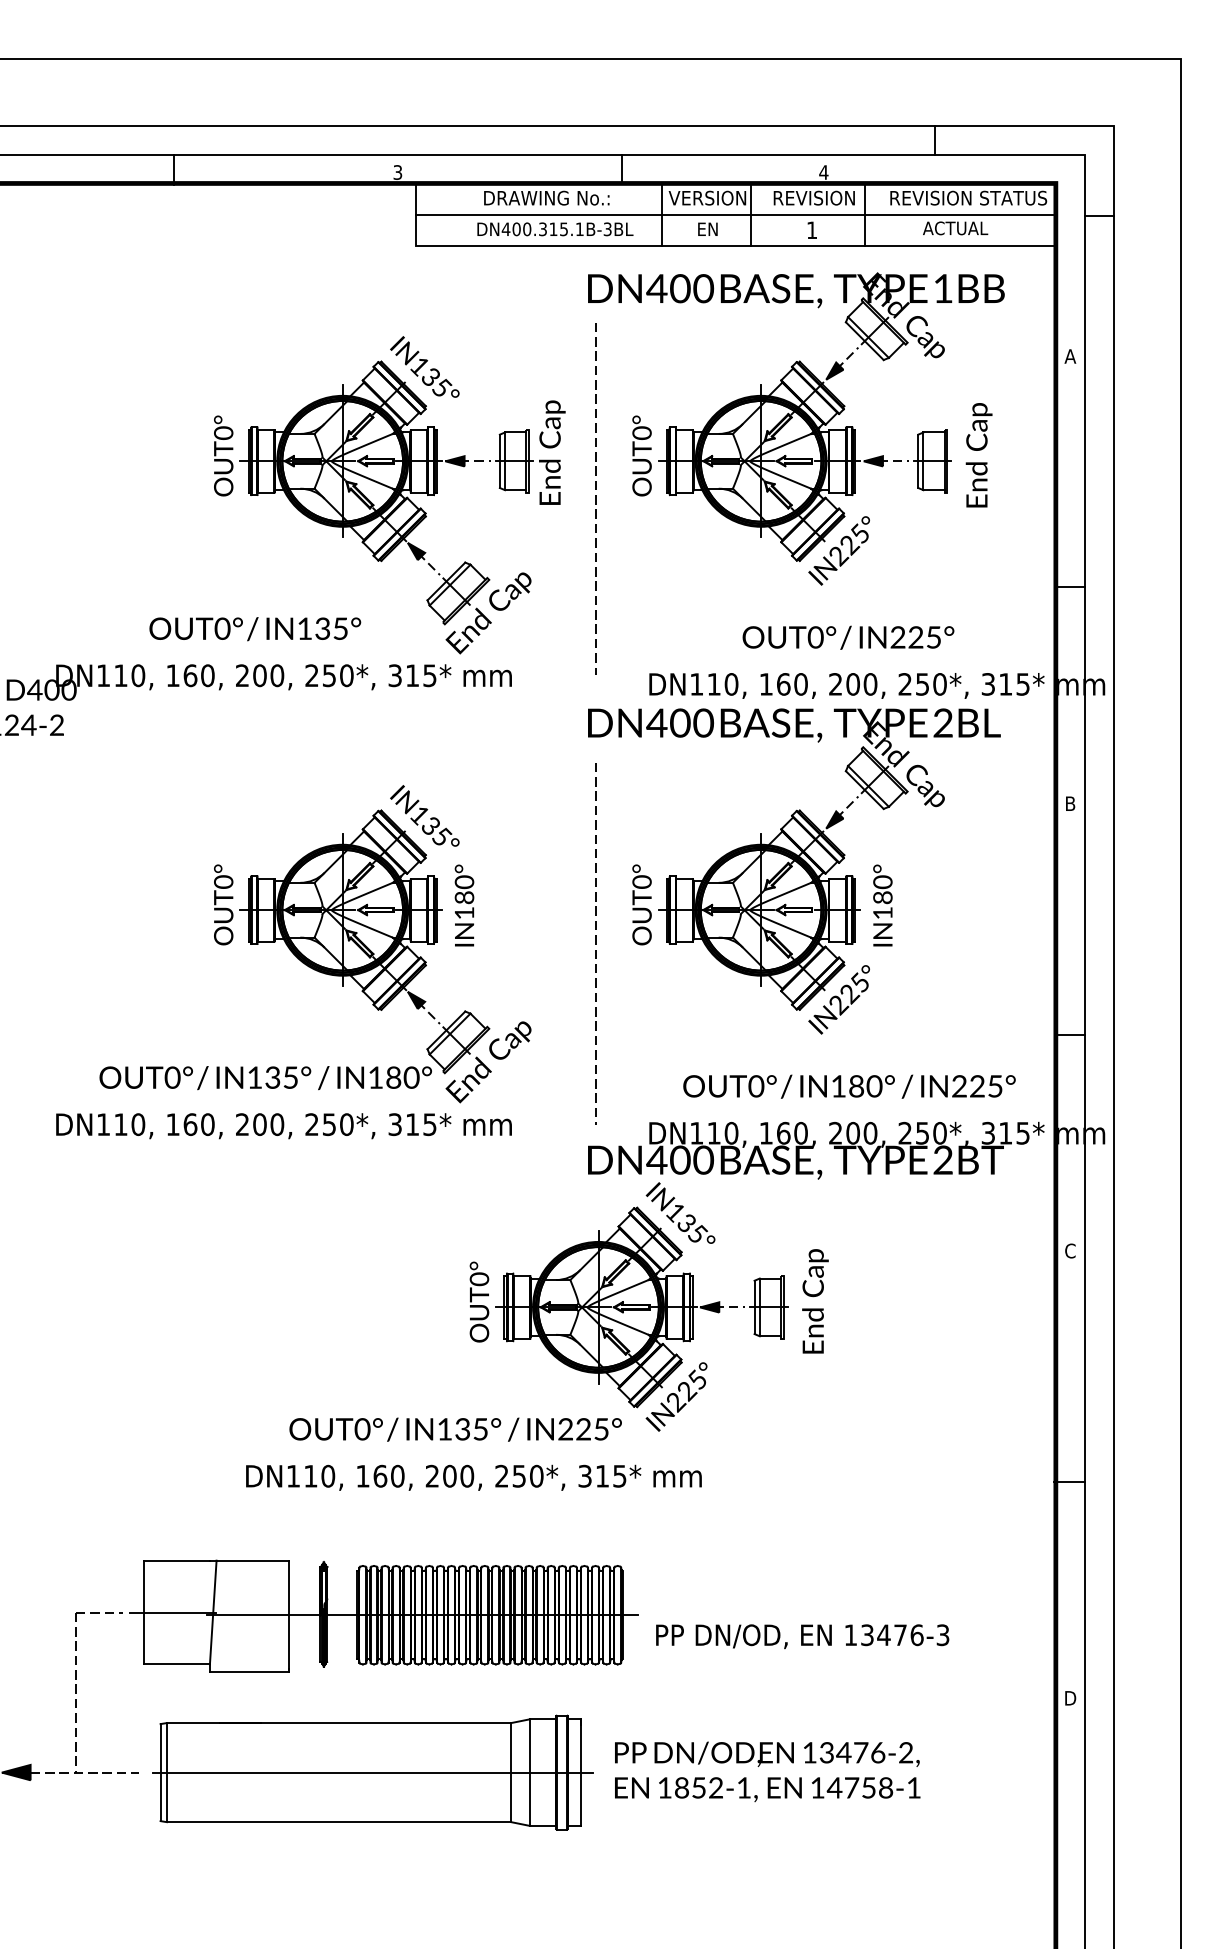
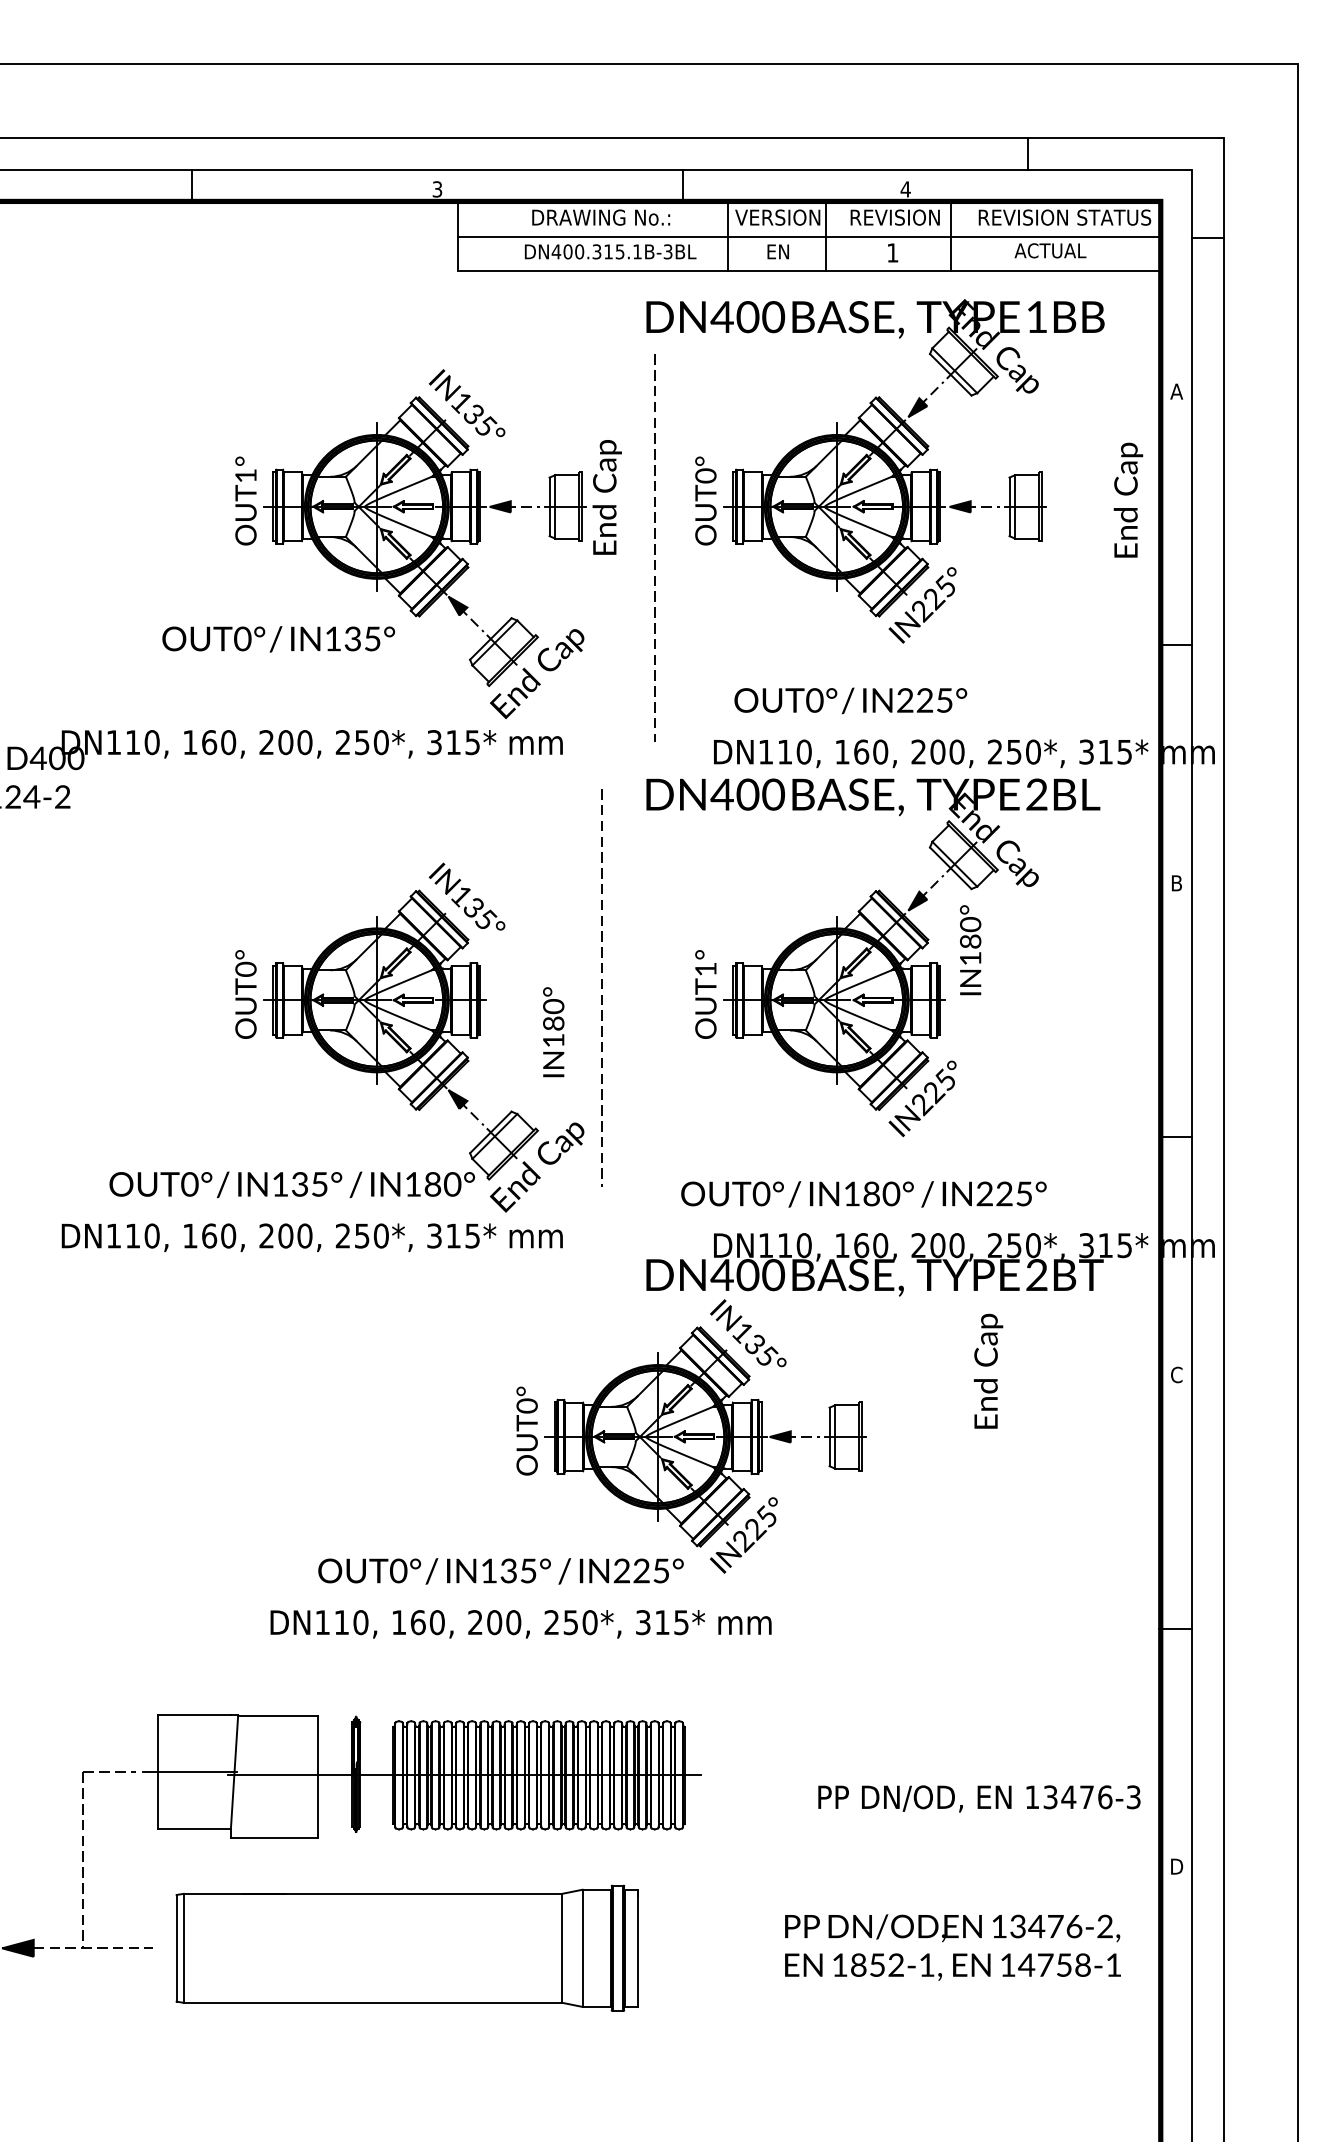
text: (223, 432) -> (245, 475), OUT0° -> OUT1°
text: (979, 454) -> (1128, 499), moved
text: (255, 629) -> (278, 639), moved
text: (848, 637) -> (850, 700), moved
text: (641, 881) -> (705, 968), OUT0° -> OUT1°
text: (464, 905) -> (553, 1032), moved
text: (882, 905) -> (970, 950), moved
line: (595, 943) -> (601, 987), moved
text: (849, 1086) -> (863, 1194), moved
text: (815, 1300) -> (988, 1370), moved
text: (802, 1636) -> (979, 1798), moved
text: (767, 1771) -> (952, 1947), moved
line: (373, 1772) -> (410, 1948), removed

